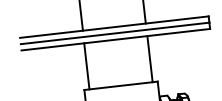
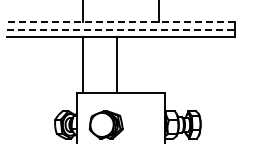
line: (114, 27) -> (120, 22), solid -> dashed
line: (115, 33) -> (121, 29), solid -> dashed
line: (150, 59) -> (117, 65), moved

